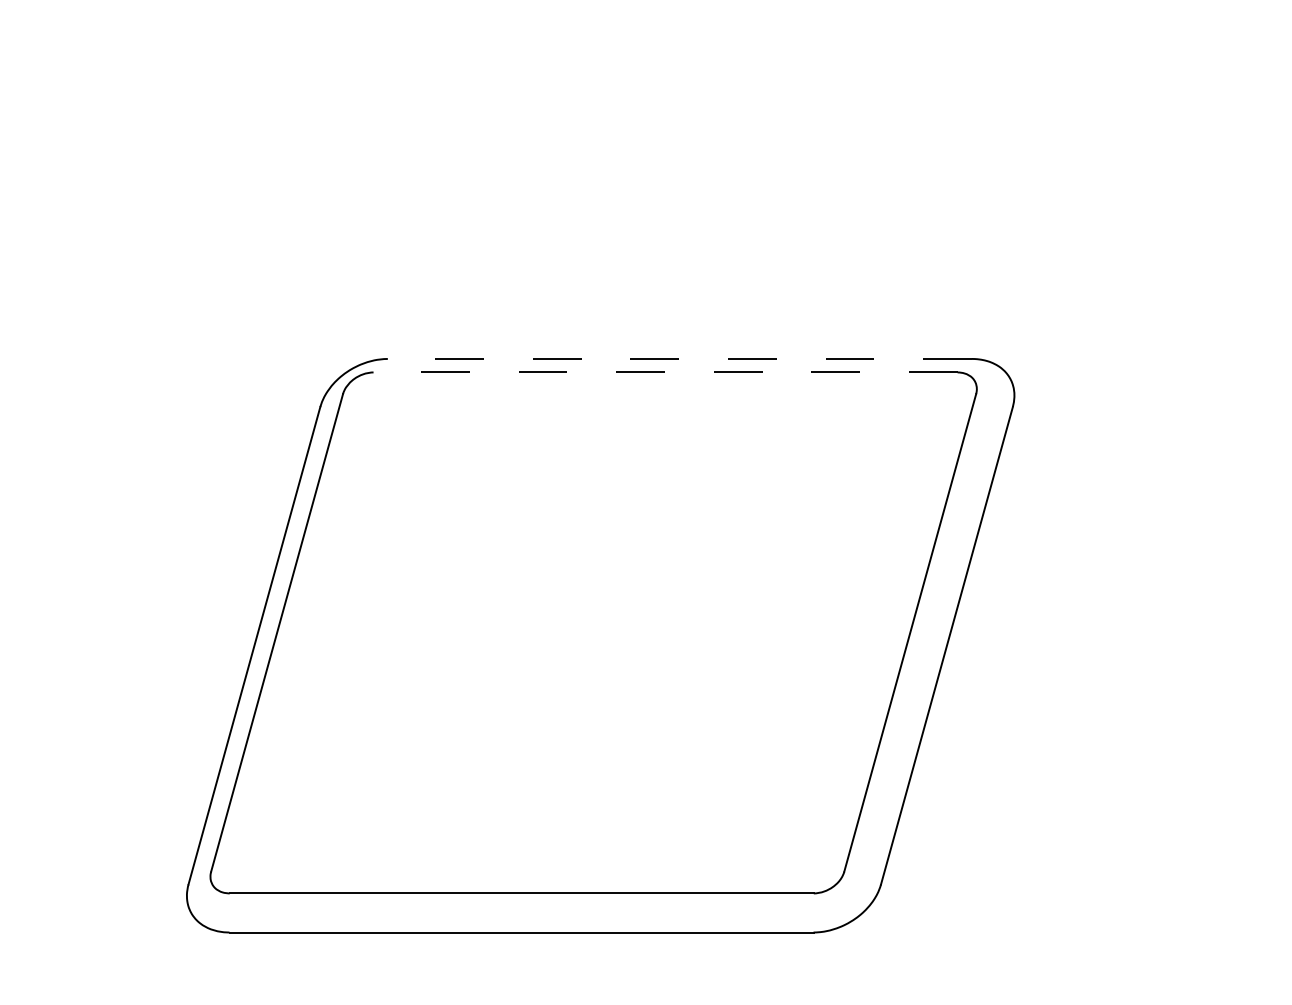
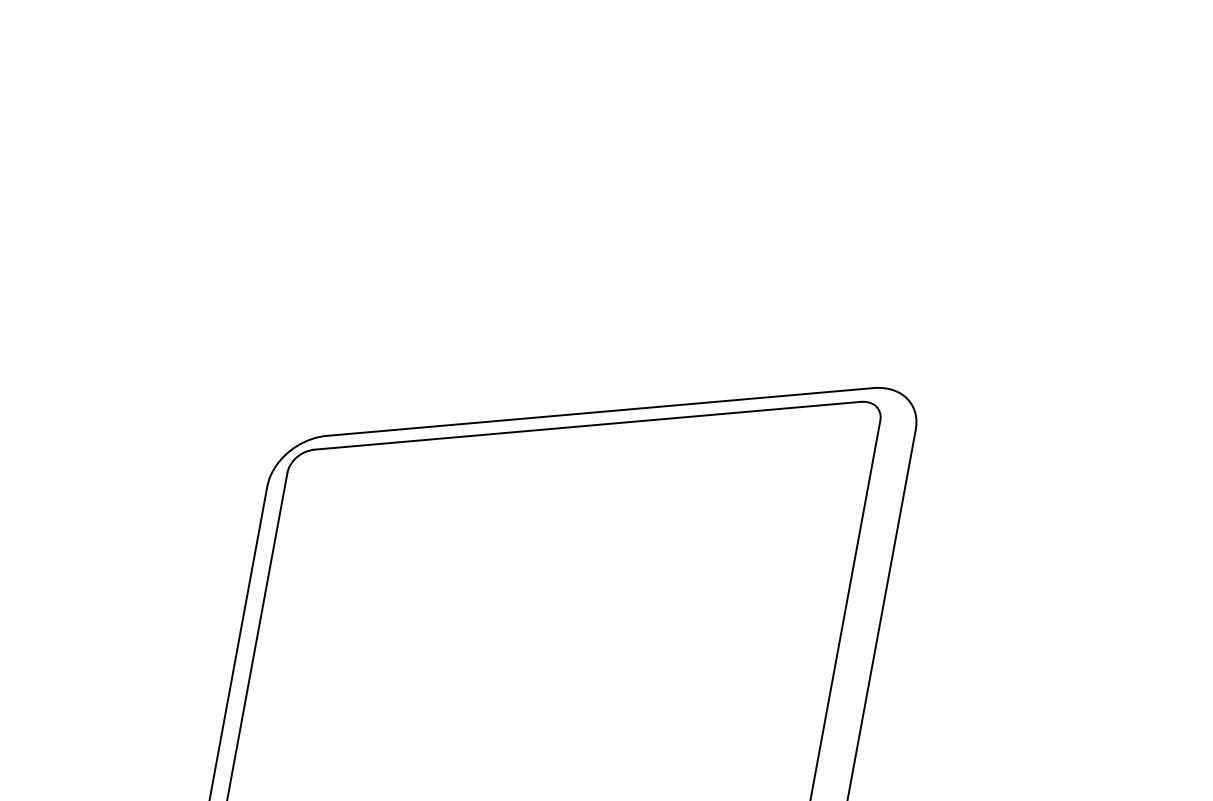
line: (679, 358) -> (599, 411), dashed -> solid
line: (665, 372) -> (587, 425), dashed -> solid

